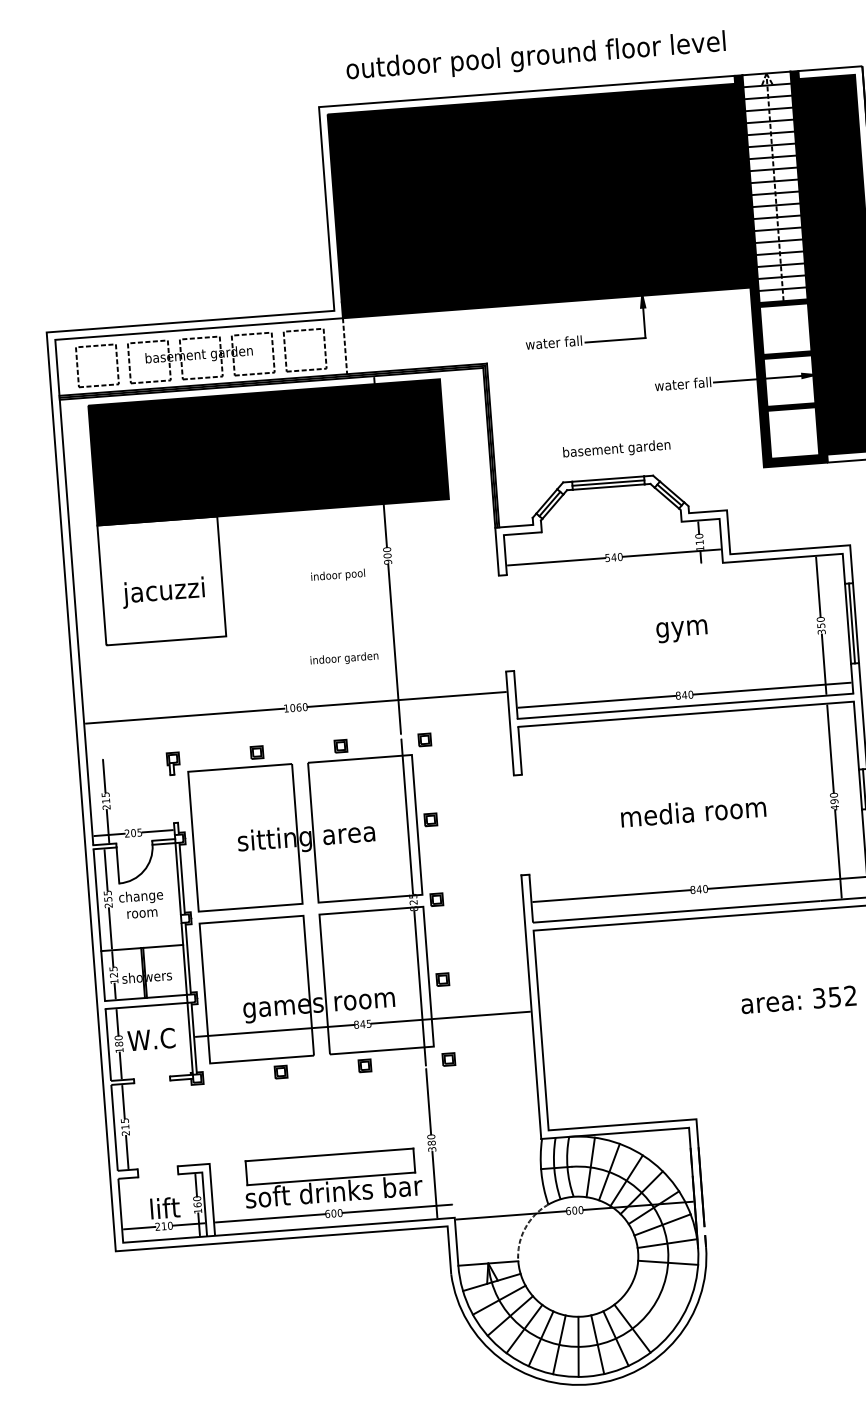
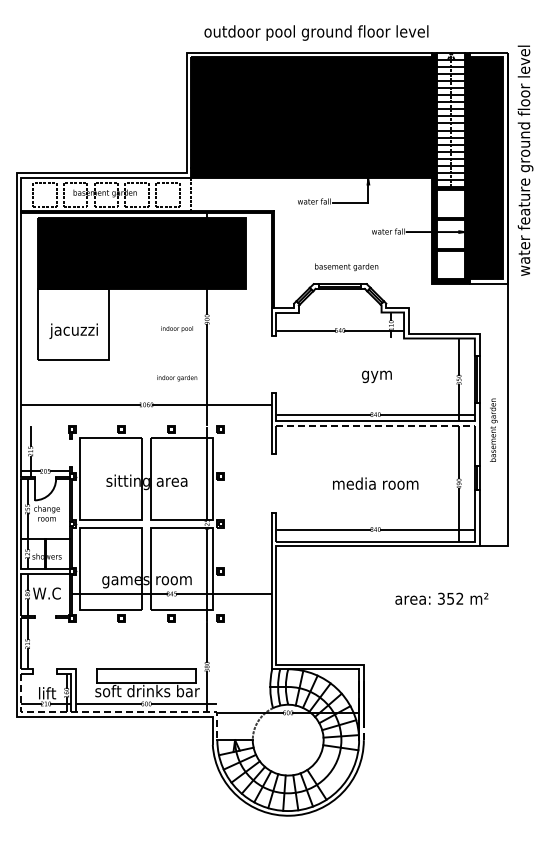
line: (687, 713) -> (376, 425), solid -> dashed
line: (280, 1230) -> (114, 711), solid -> dashed

